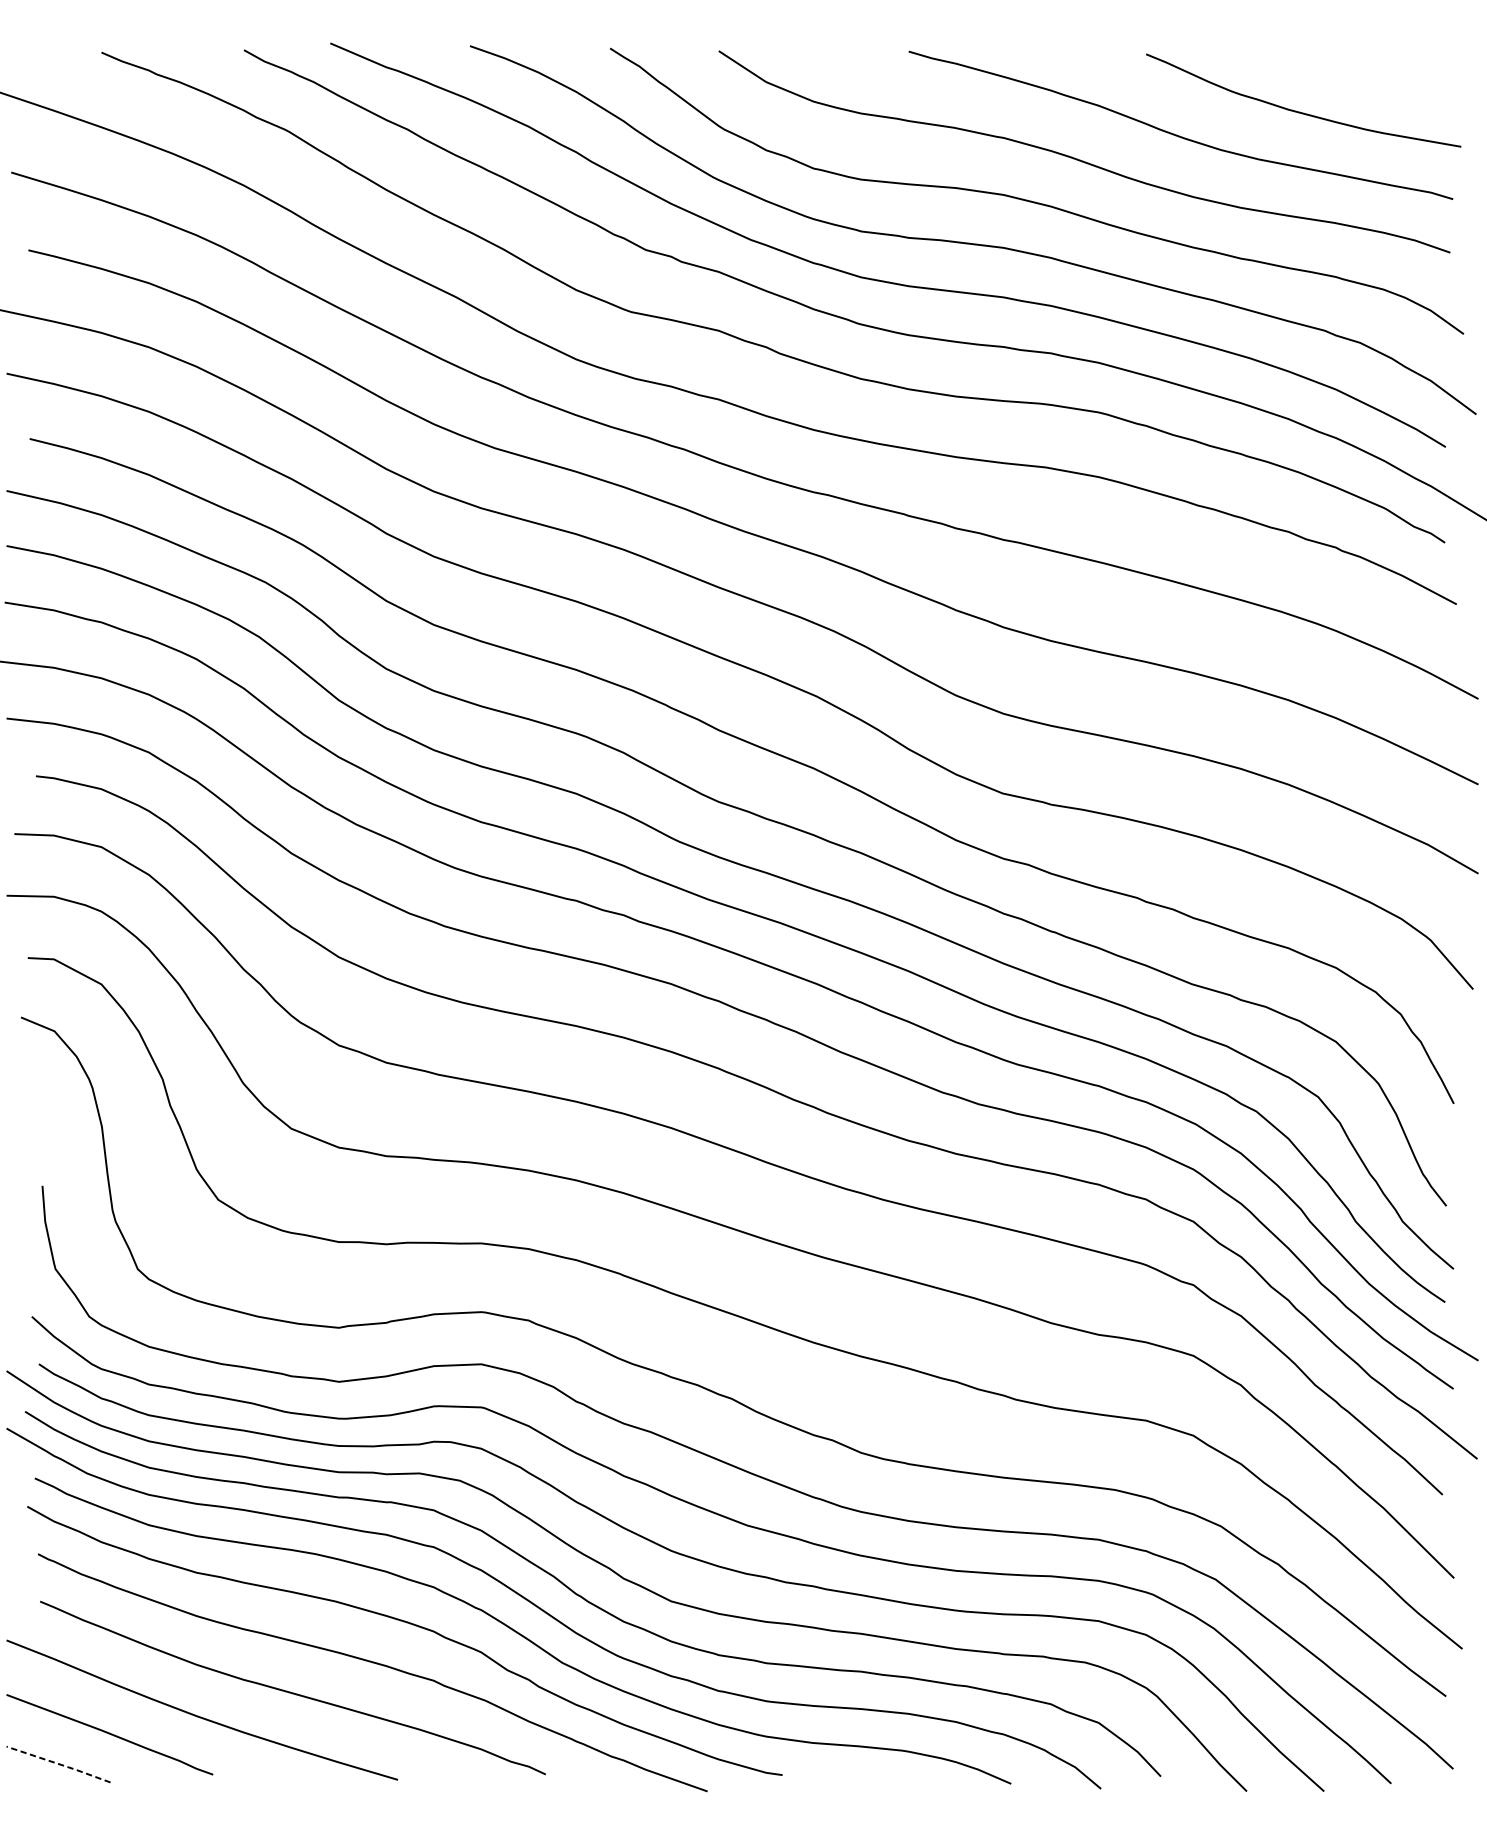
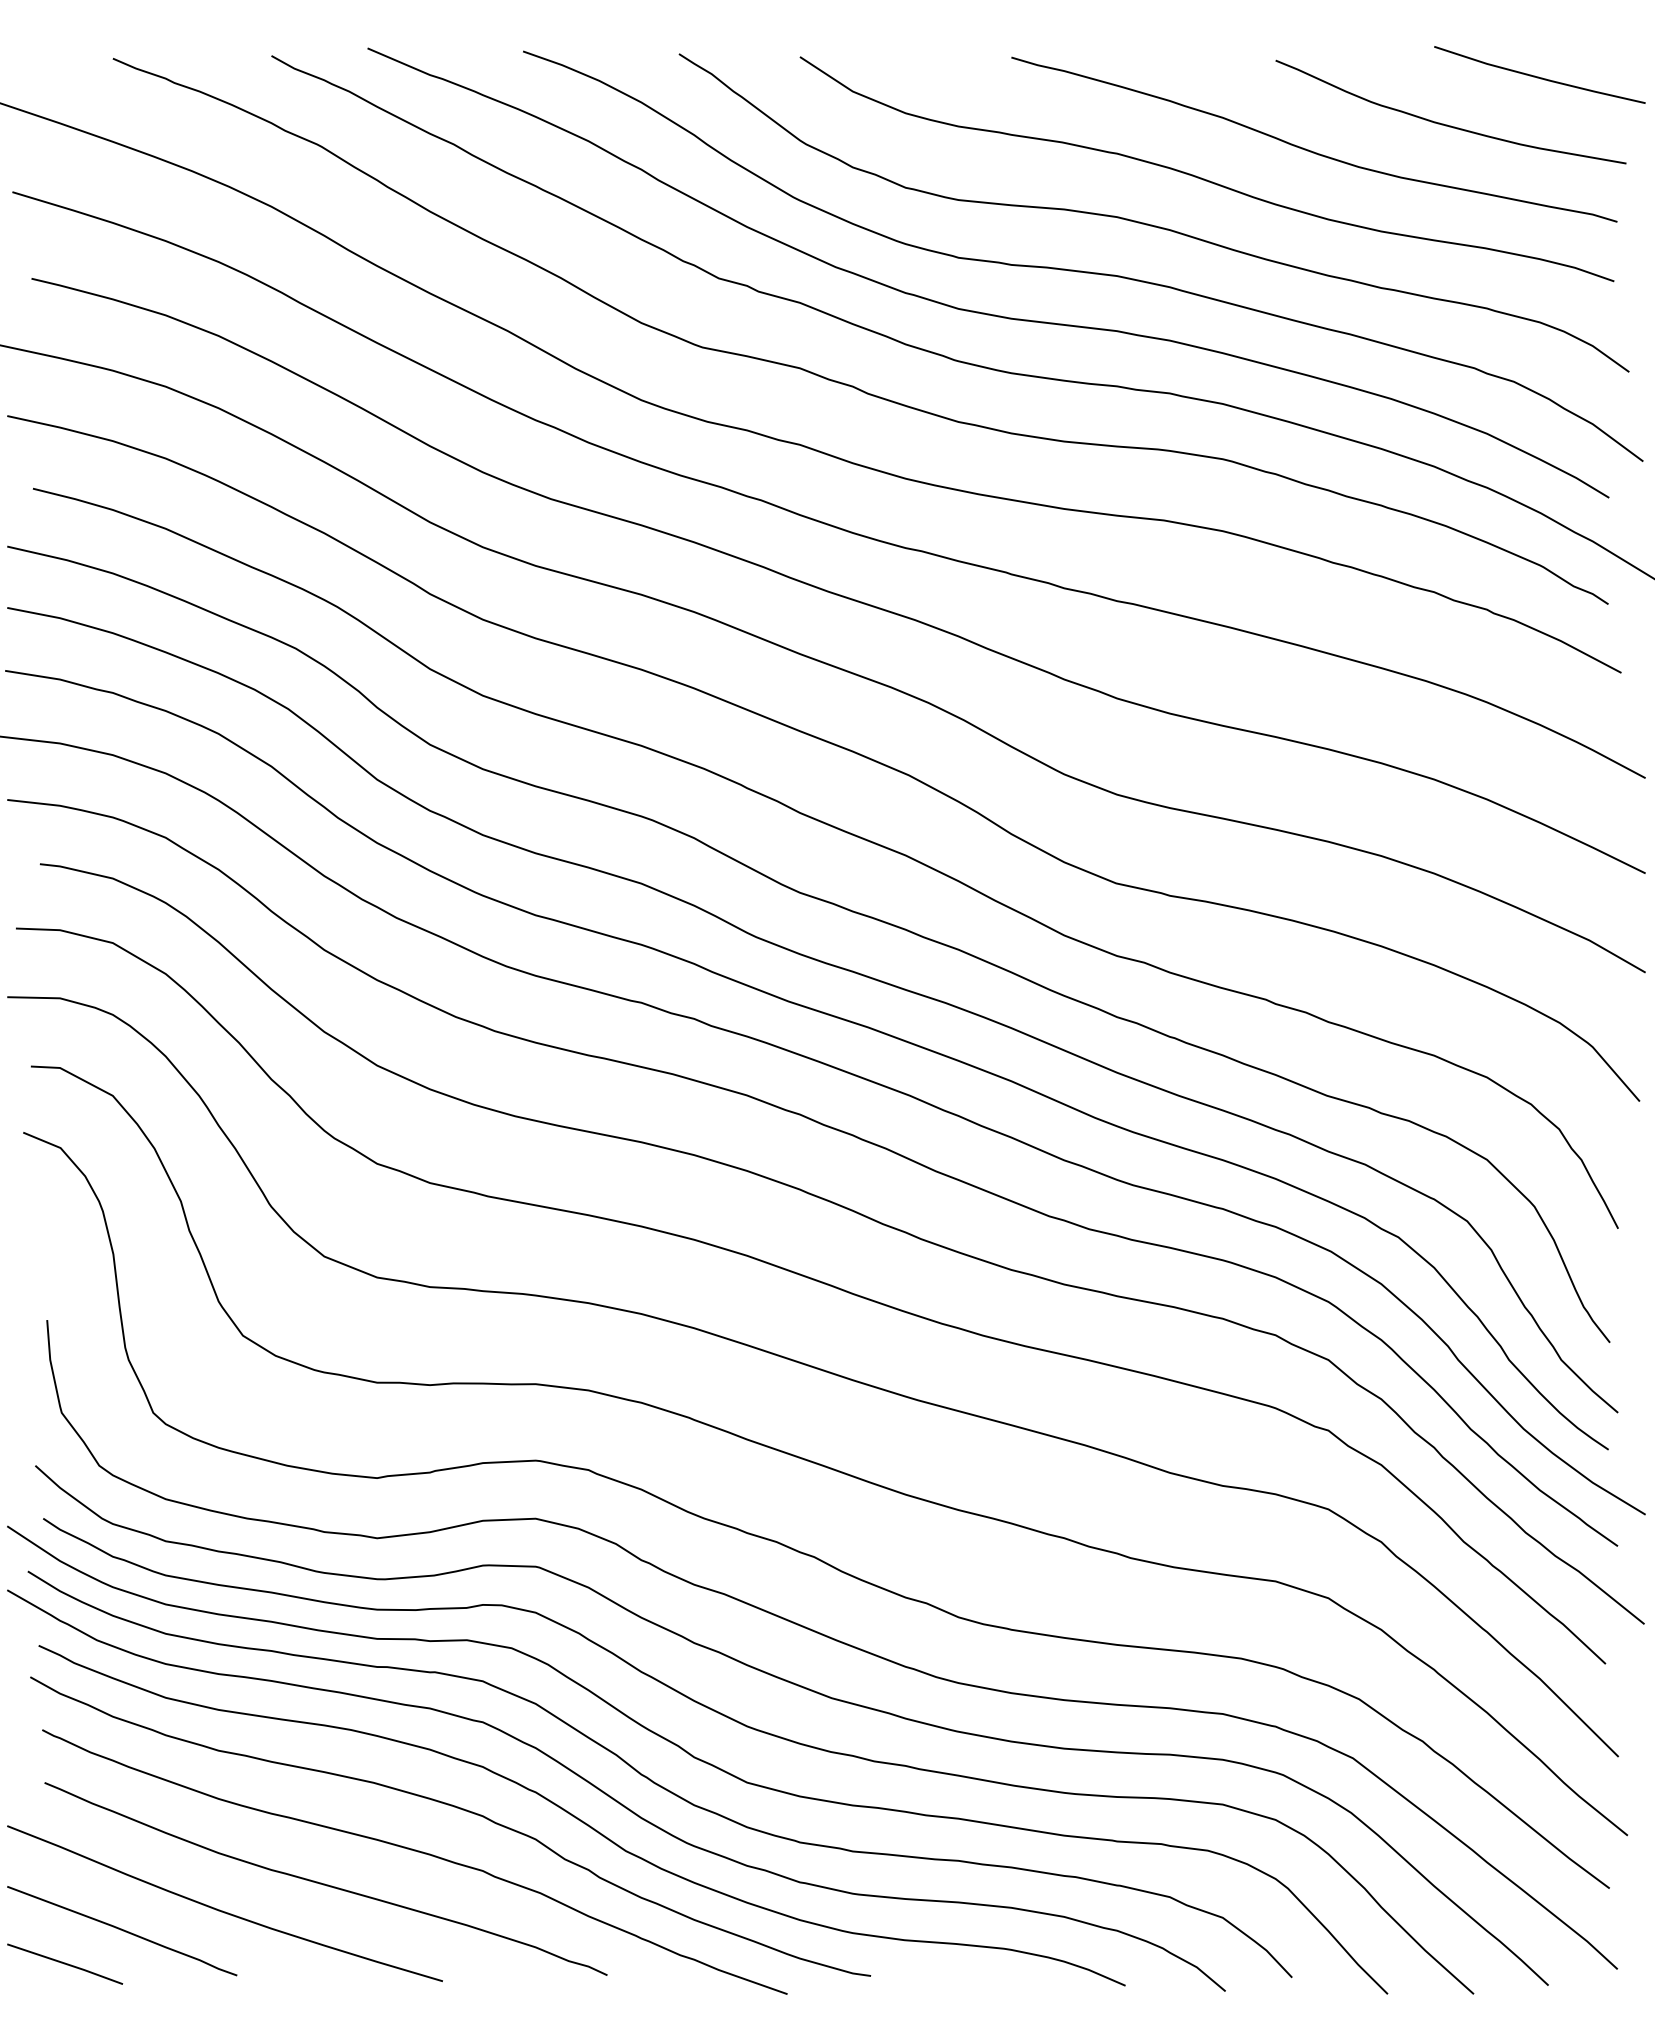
line: (1382, 68) -> (1538, 76), added
line: (58, 1763) -> (65, 1963), dashed -> solid

